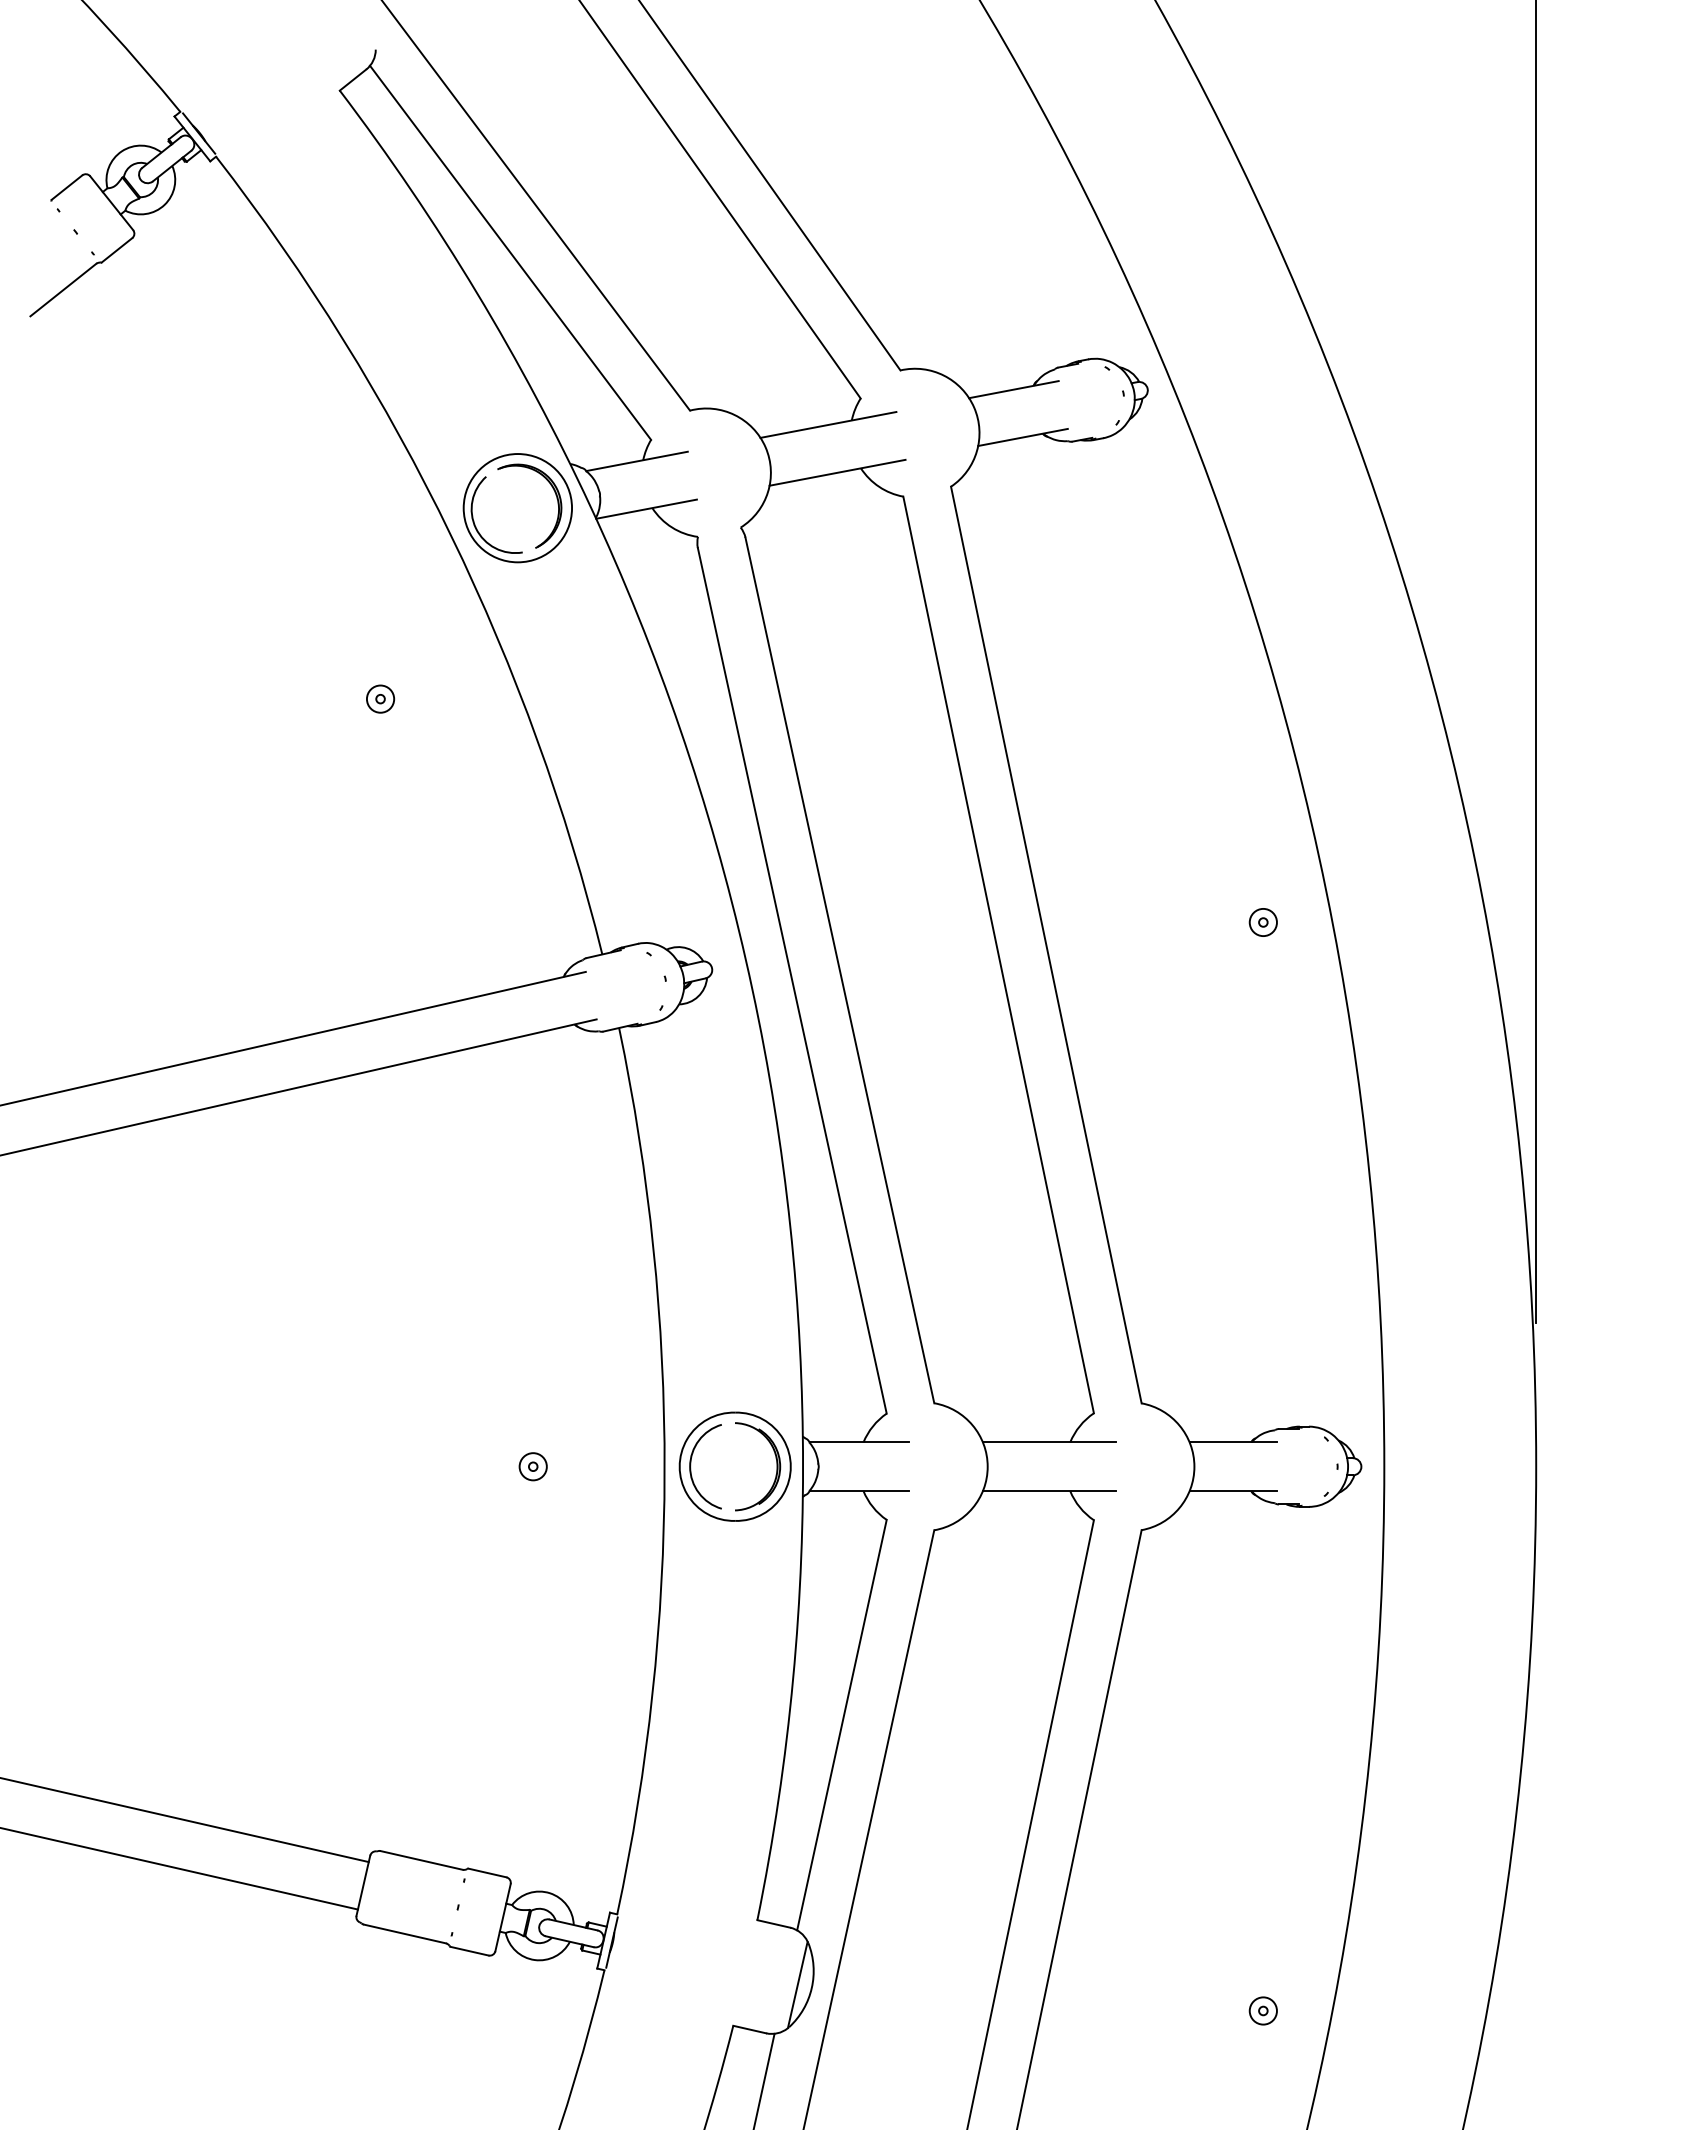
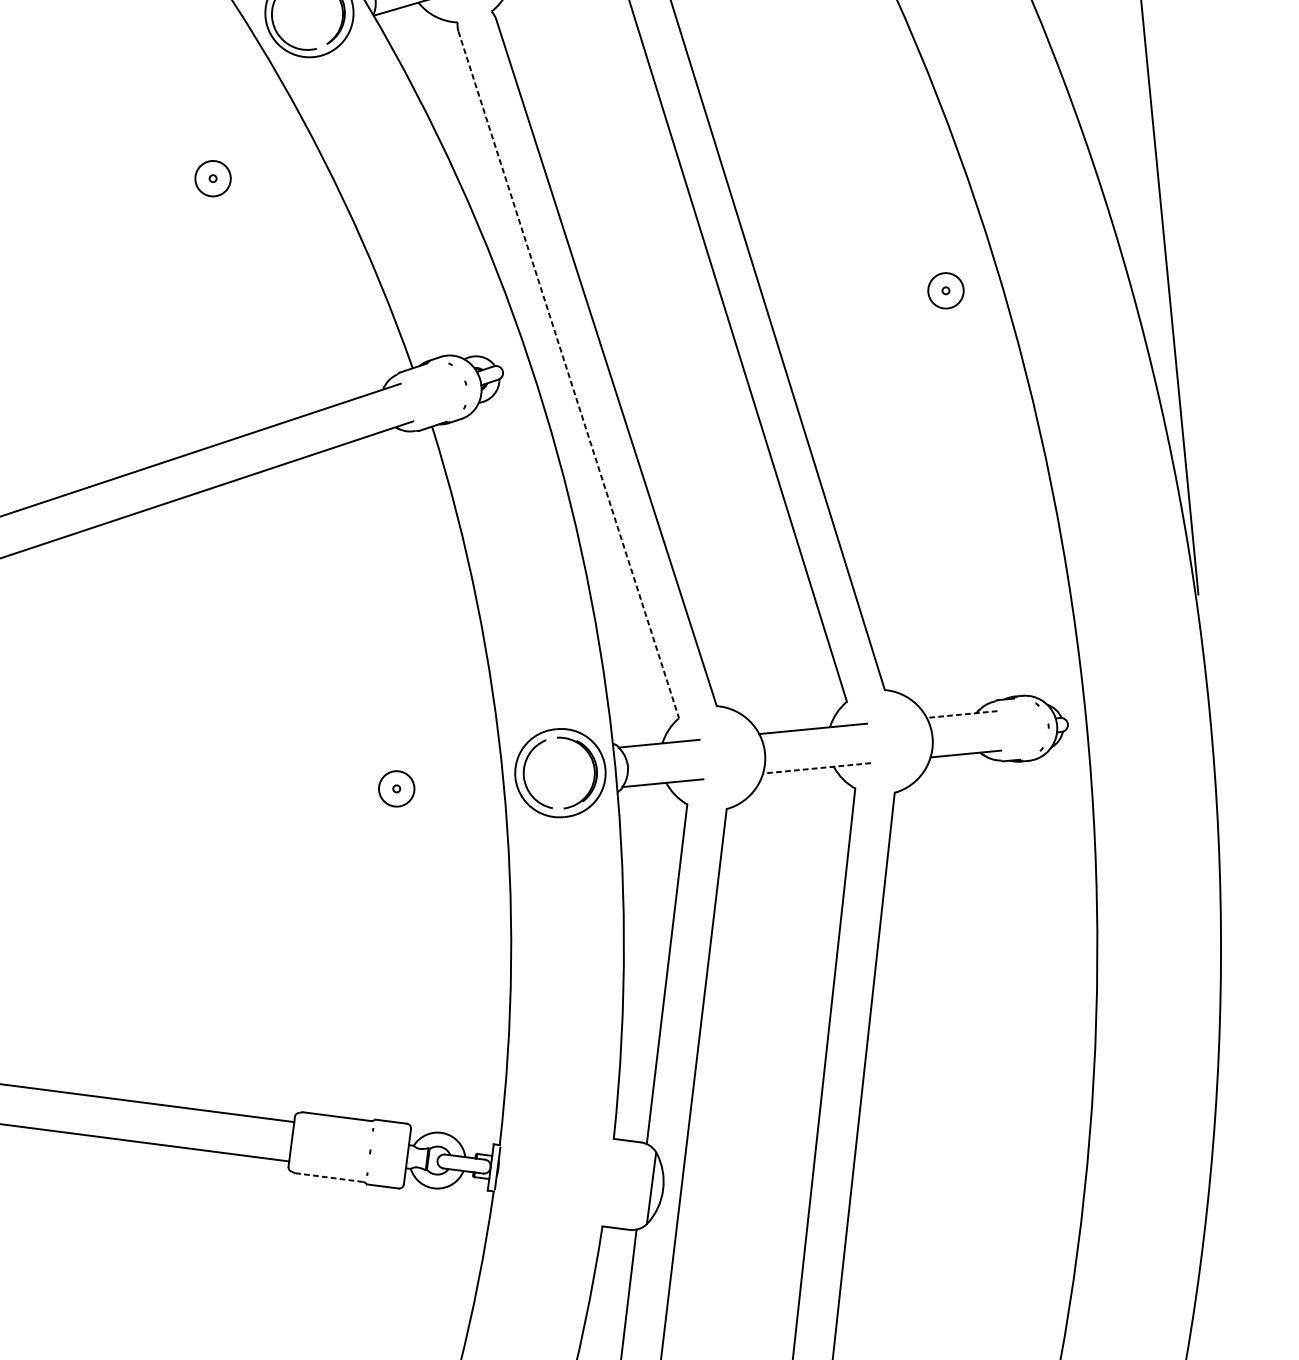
circle: (380, 698) -> (212, 178), size x1.6
circle: (1262, 922) -> (945, 290), size x1.6
line: (792, 980) -> (568, 374), solid -> dashed
line: (1233, 1442) -> (962, 714), solid -> dashed
circle: (532, 1466) -> (396, 788), size x1.6
line: (1049, 1491) -> (817, 768), solid -> dashed
line: (405, 1934) -> (329, 1177), solid -> dashed
part: (1262, 2010) -> (1030, 1172), removed

